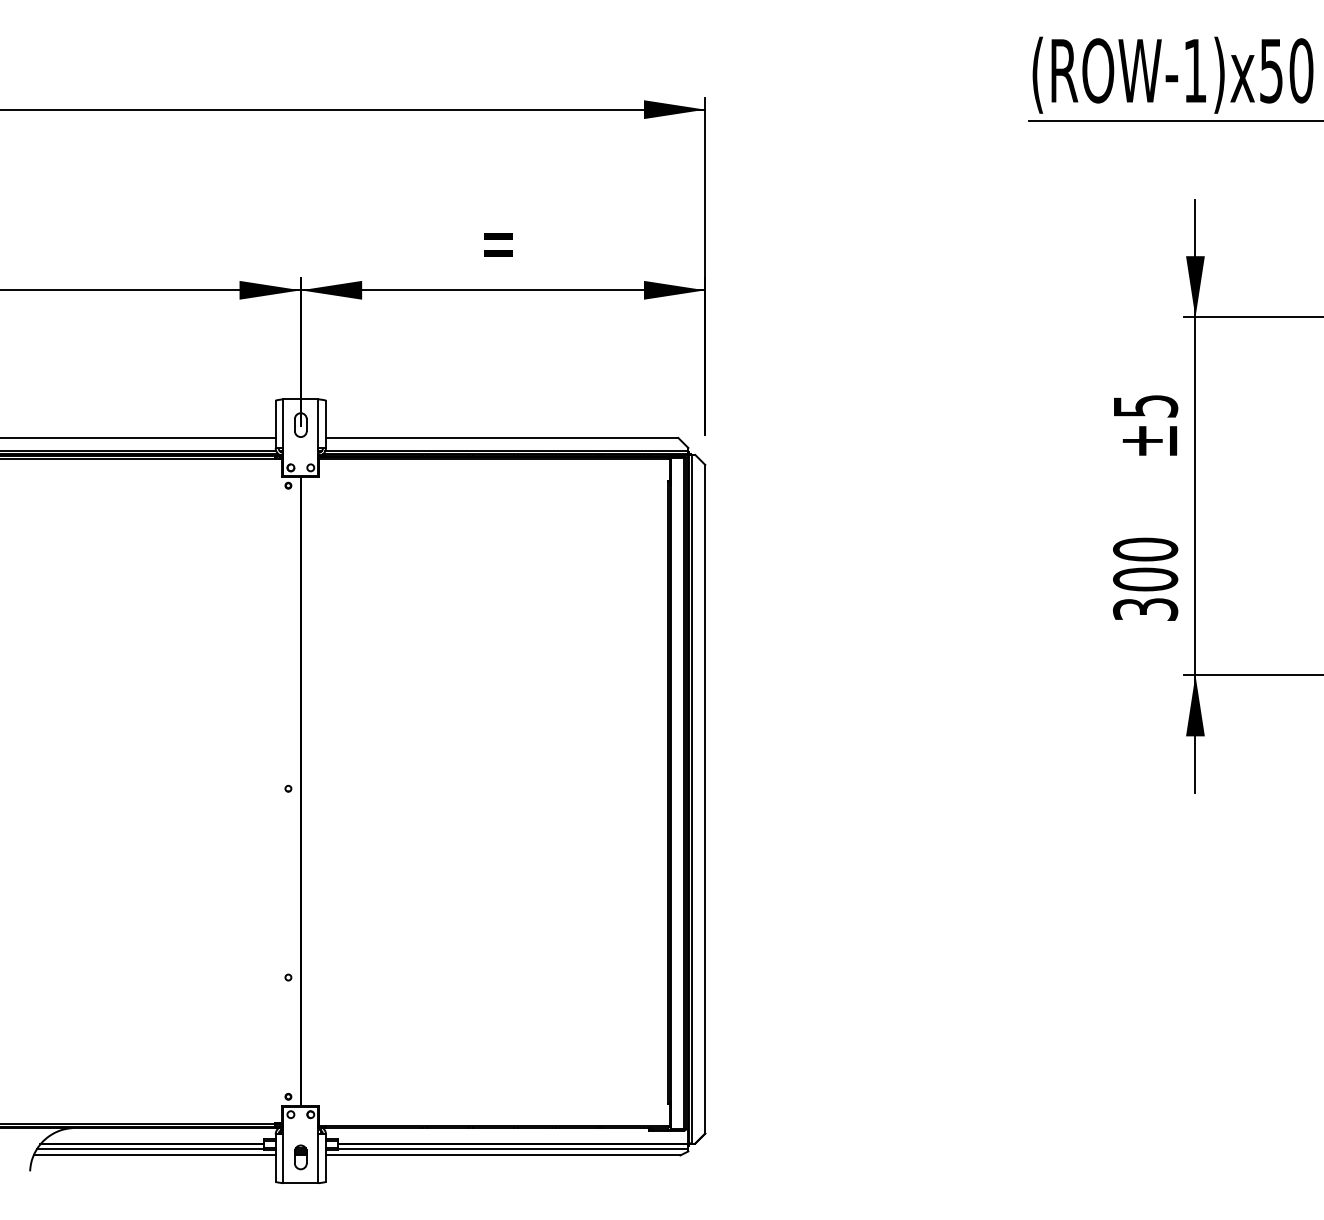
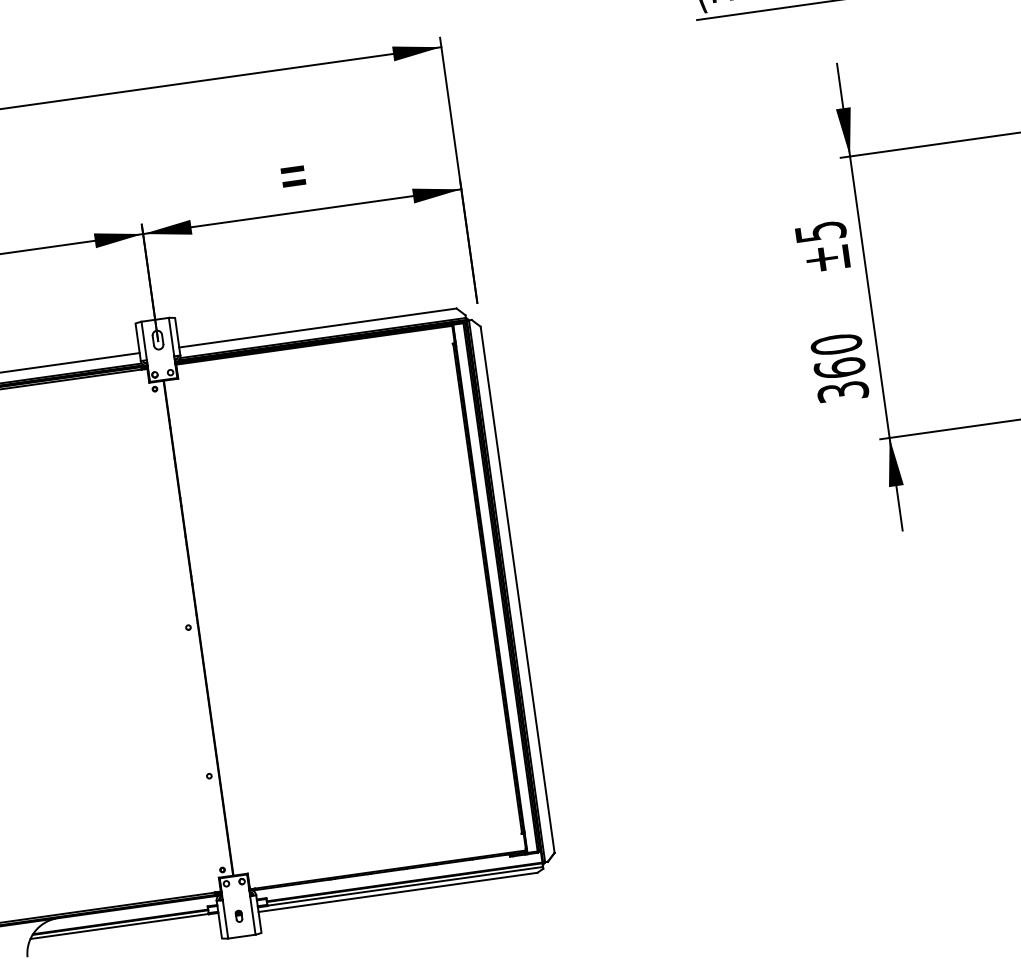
text: (1145, 579) -> (839, 368), 300 -> 360
line: (154, 1155) -> (123, 931), removed
part: (300, 1157) -> (238, 916), size x0.6

